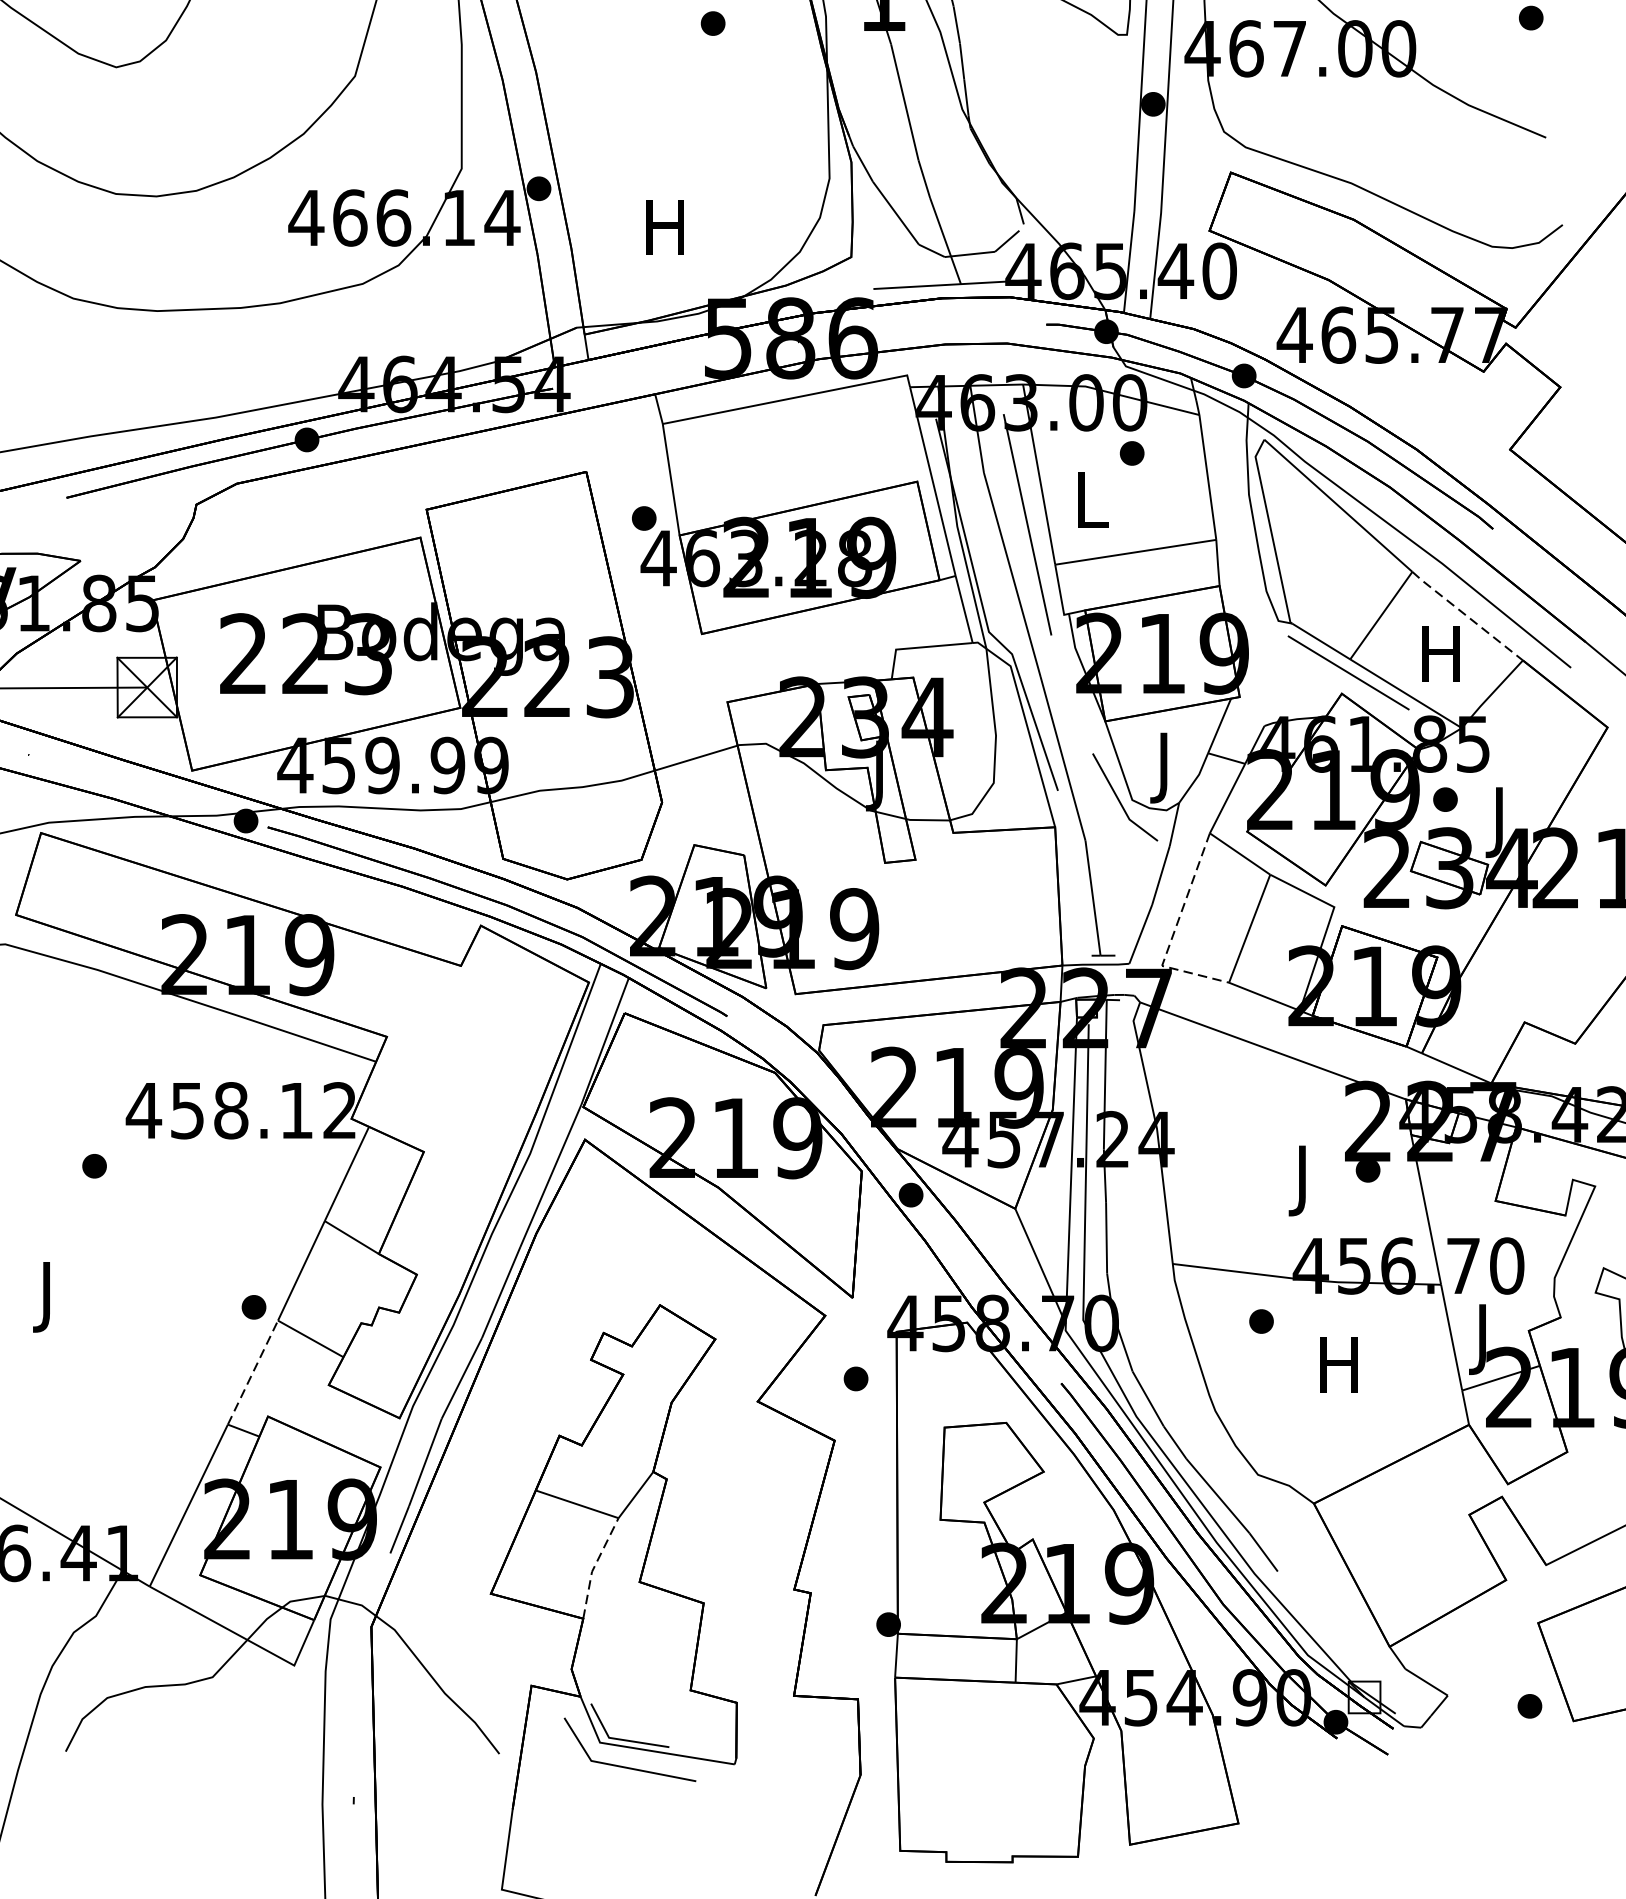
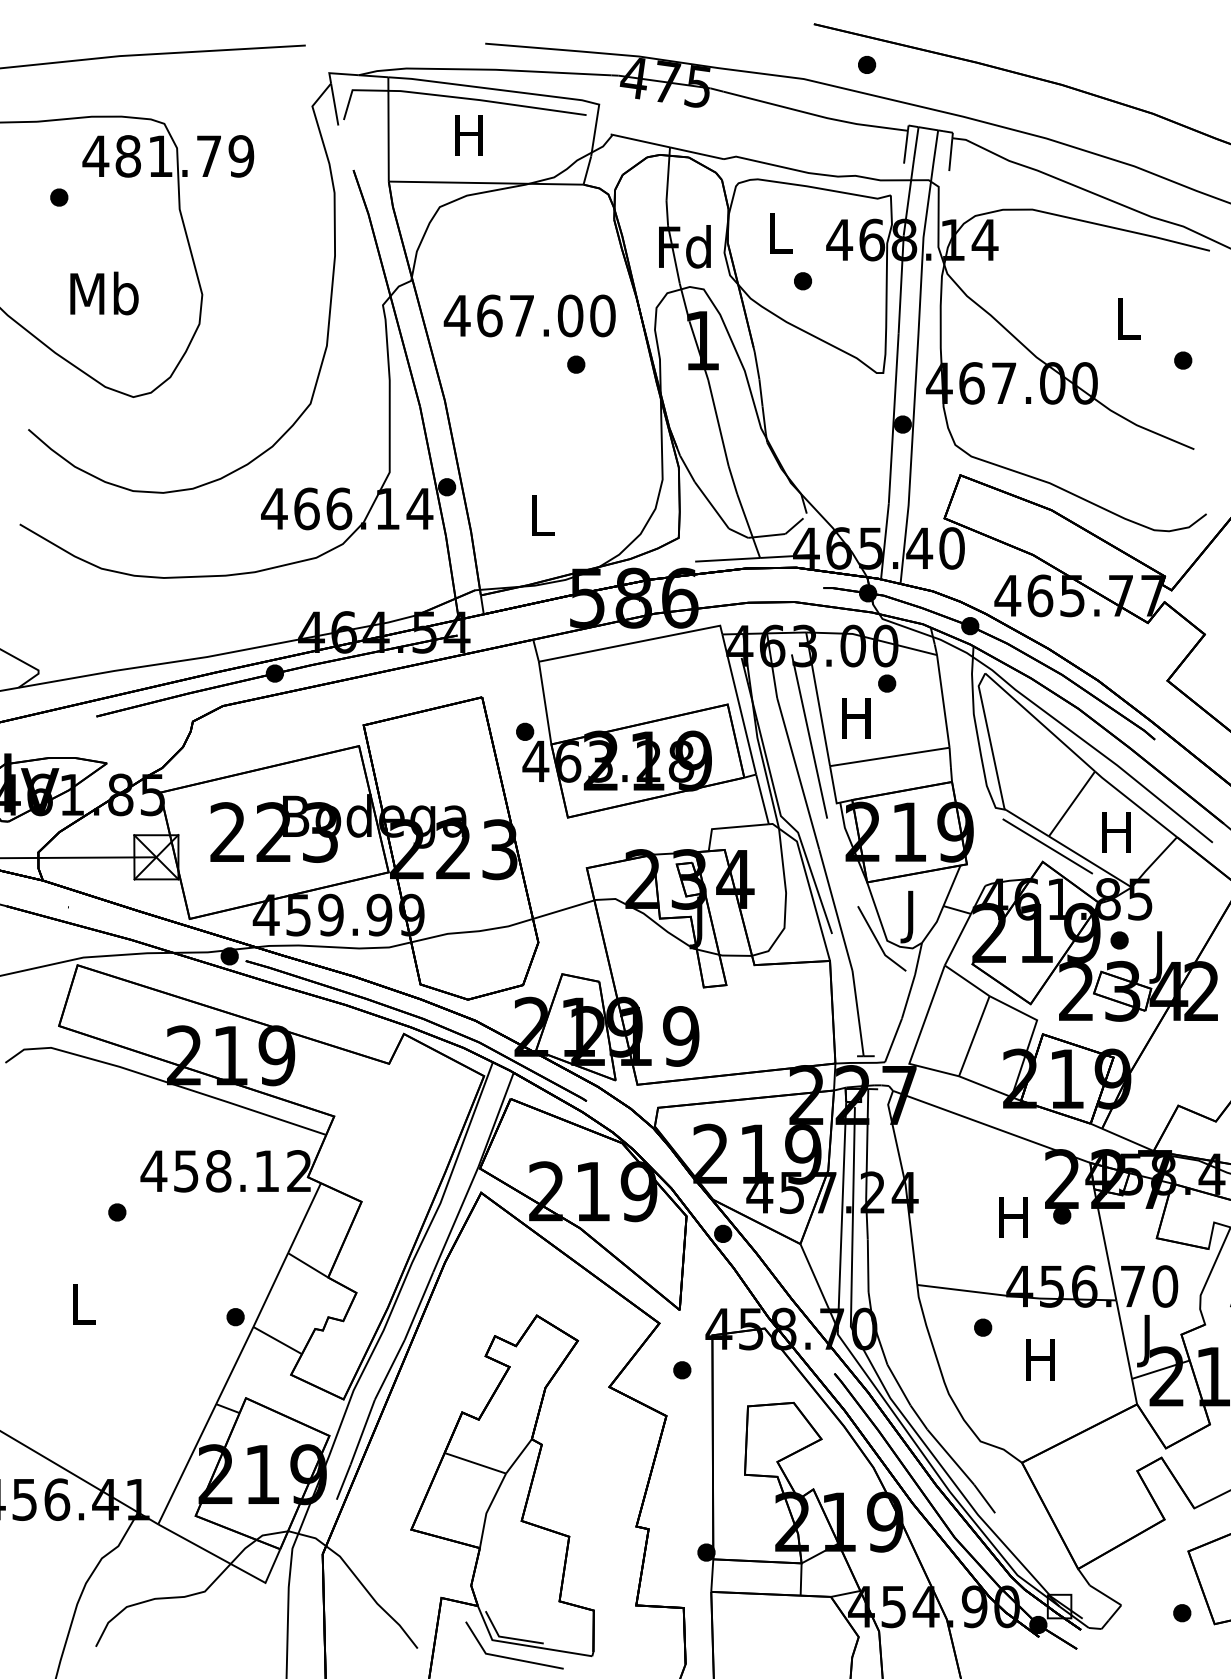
text: (664, 226) -> (540, 515), H -> L
text: (1090, 500) -> (856, 718), L -> H
line: (1466, 616) -> (1135, 804), dashed -> solid
line: (1174, 933) -> (918, 1039), dashed -> solid
text: (1302, 1181) -> (1013, 1223), J -> H
text: (49, 1297) -> (83, 1309), J -> L
line: (252, 1372) -> (234, 1365), dashed -> solid
line: (594, 1566) -> (488, 1509), dashed -> solid

